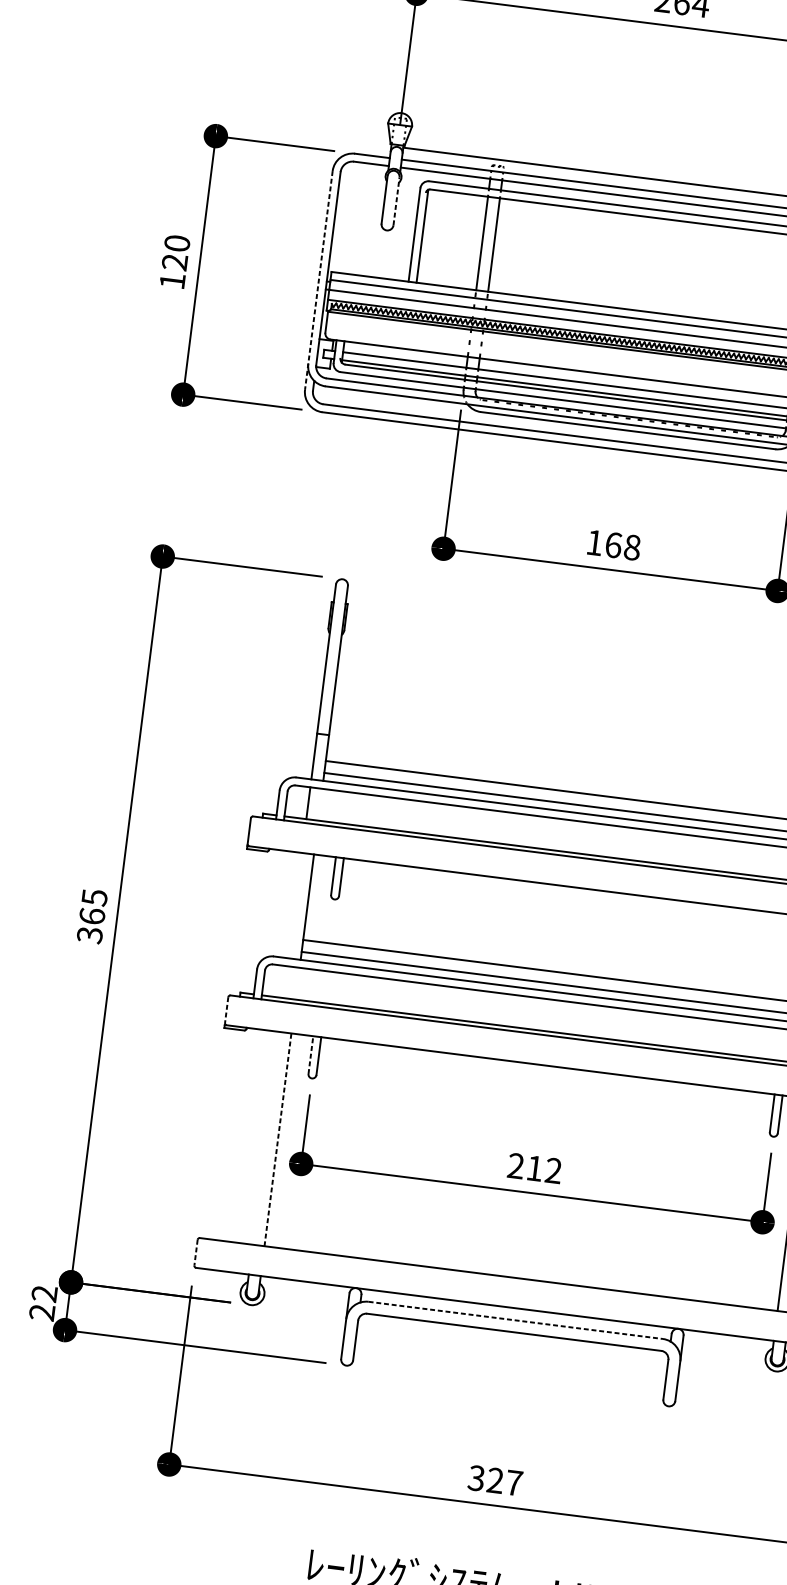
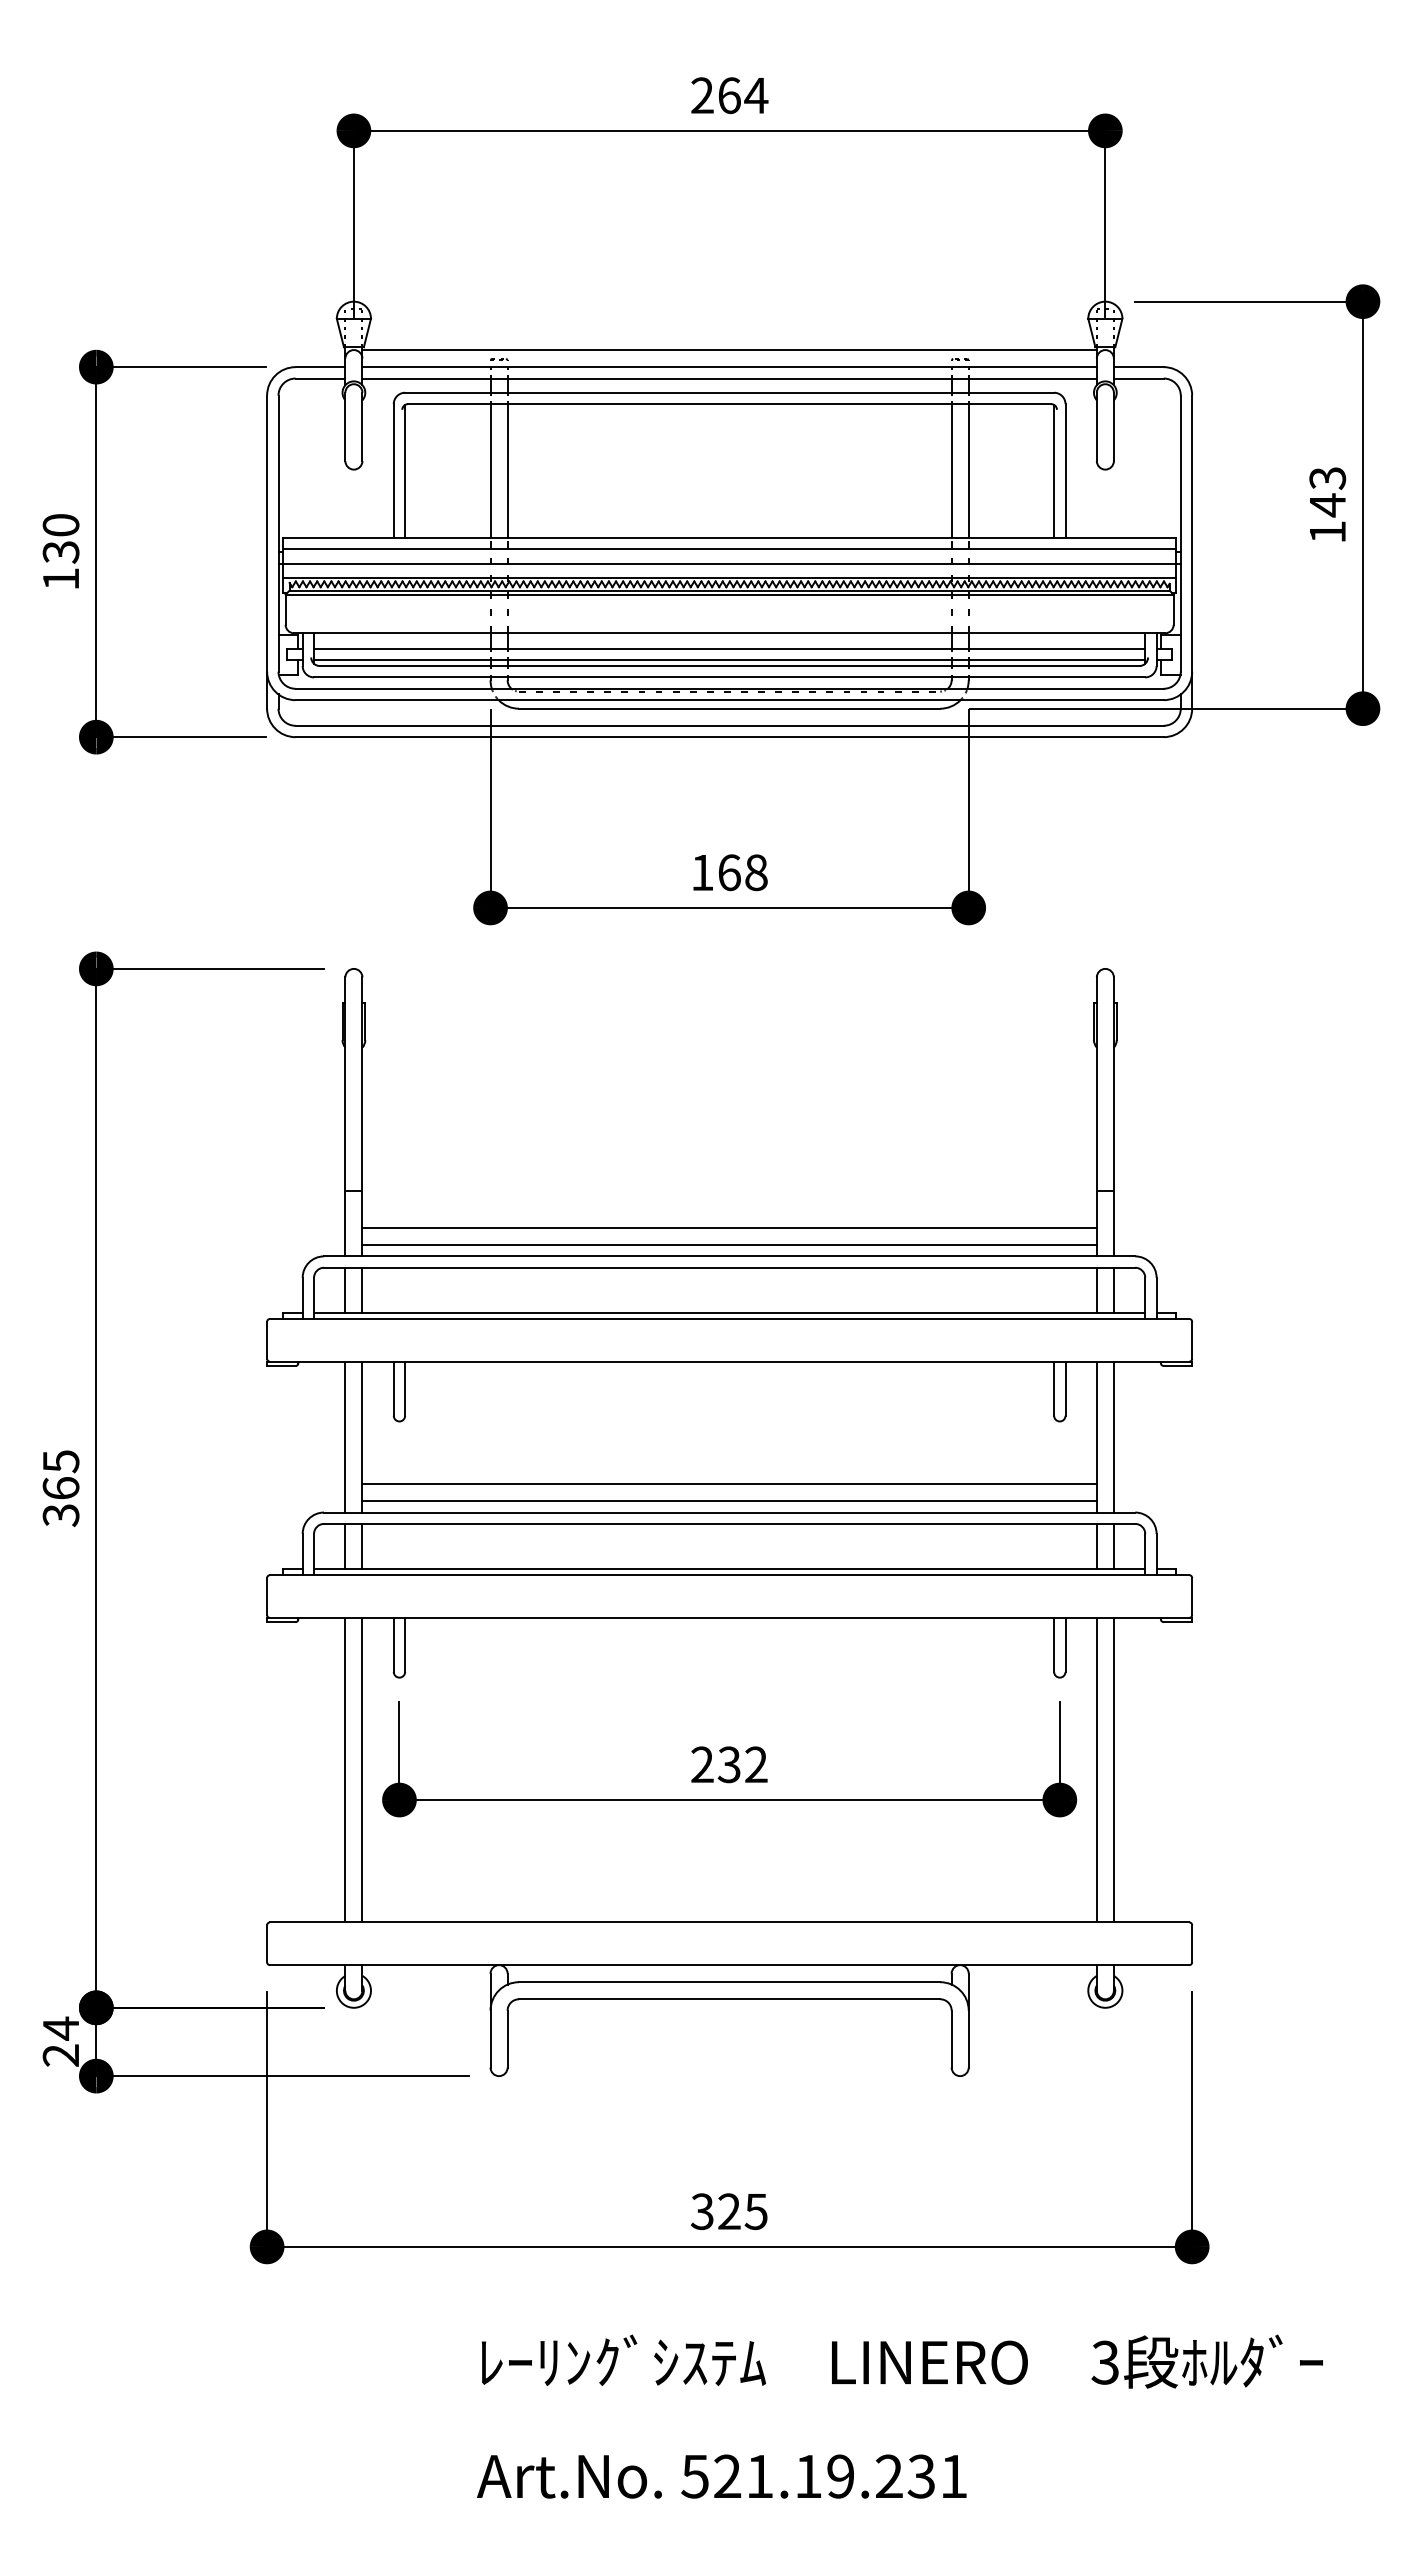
line: (396, 201) -> (362, 426), dashed -> solid
text: (175, 262) -> (61, 552), 120 -> 130
line: (319, 280) -> (267, 552), dashed -> solid
line: (320, 804) -> (362, 1290), added
line: (295, 905) -> (345, 1436), added
line: (285, 982) -> (345, 1546), added
line: (297, 983) -> (362, 1546), added
line: (226, 1010) -> (267, 1596), dashed -> solid
line: (310, 1054) -> (393, 1644), dashed -> solid
line: (266, 1137) -> (345, 1769), added
line: (278, 1139) -> (362, 1769), dashed -> solid
text: (534, 1168) -> (728, 1764), 212 -> 232
line: (196, 1252) -> (267, 1943), dashed -> solid
text: (44, 1293) -> (60, 2028), 22 -> 24
line: (515, 1320) -> (729, 1982), dashed -> solid
text: (513, 1483) -> (755, 2212), 327 -> 325

